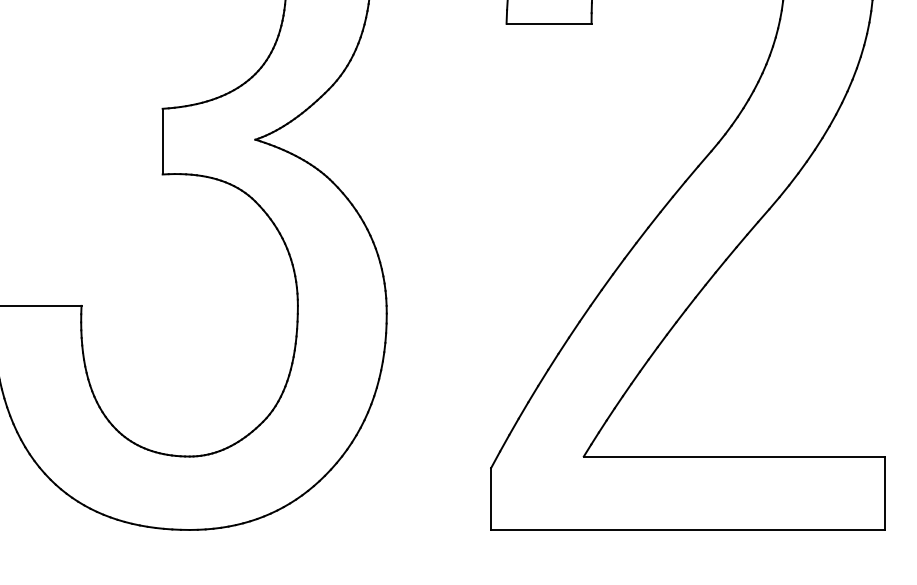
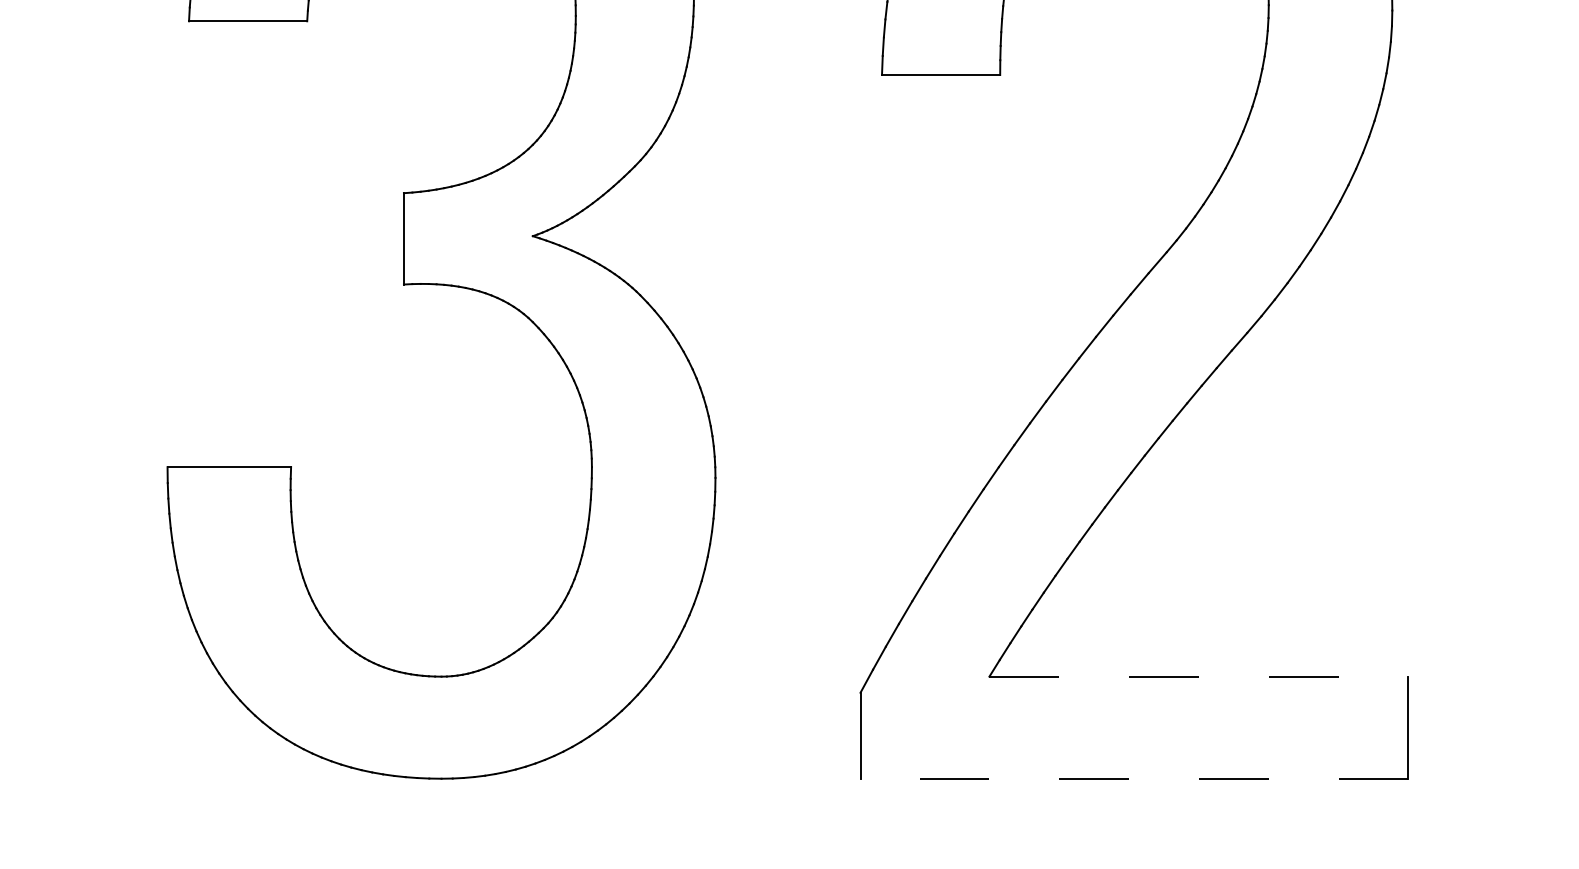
line: (734, 456) -> (1199, 676), solid -> dashed
line: (688, 529) -> (1134, 778), solid -> dashed

